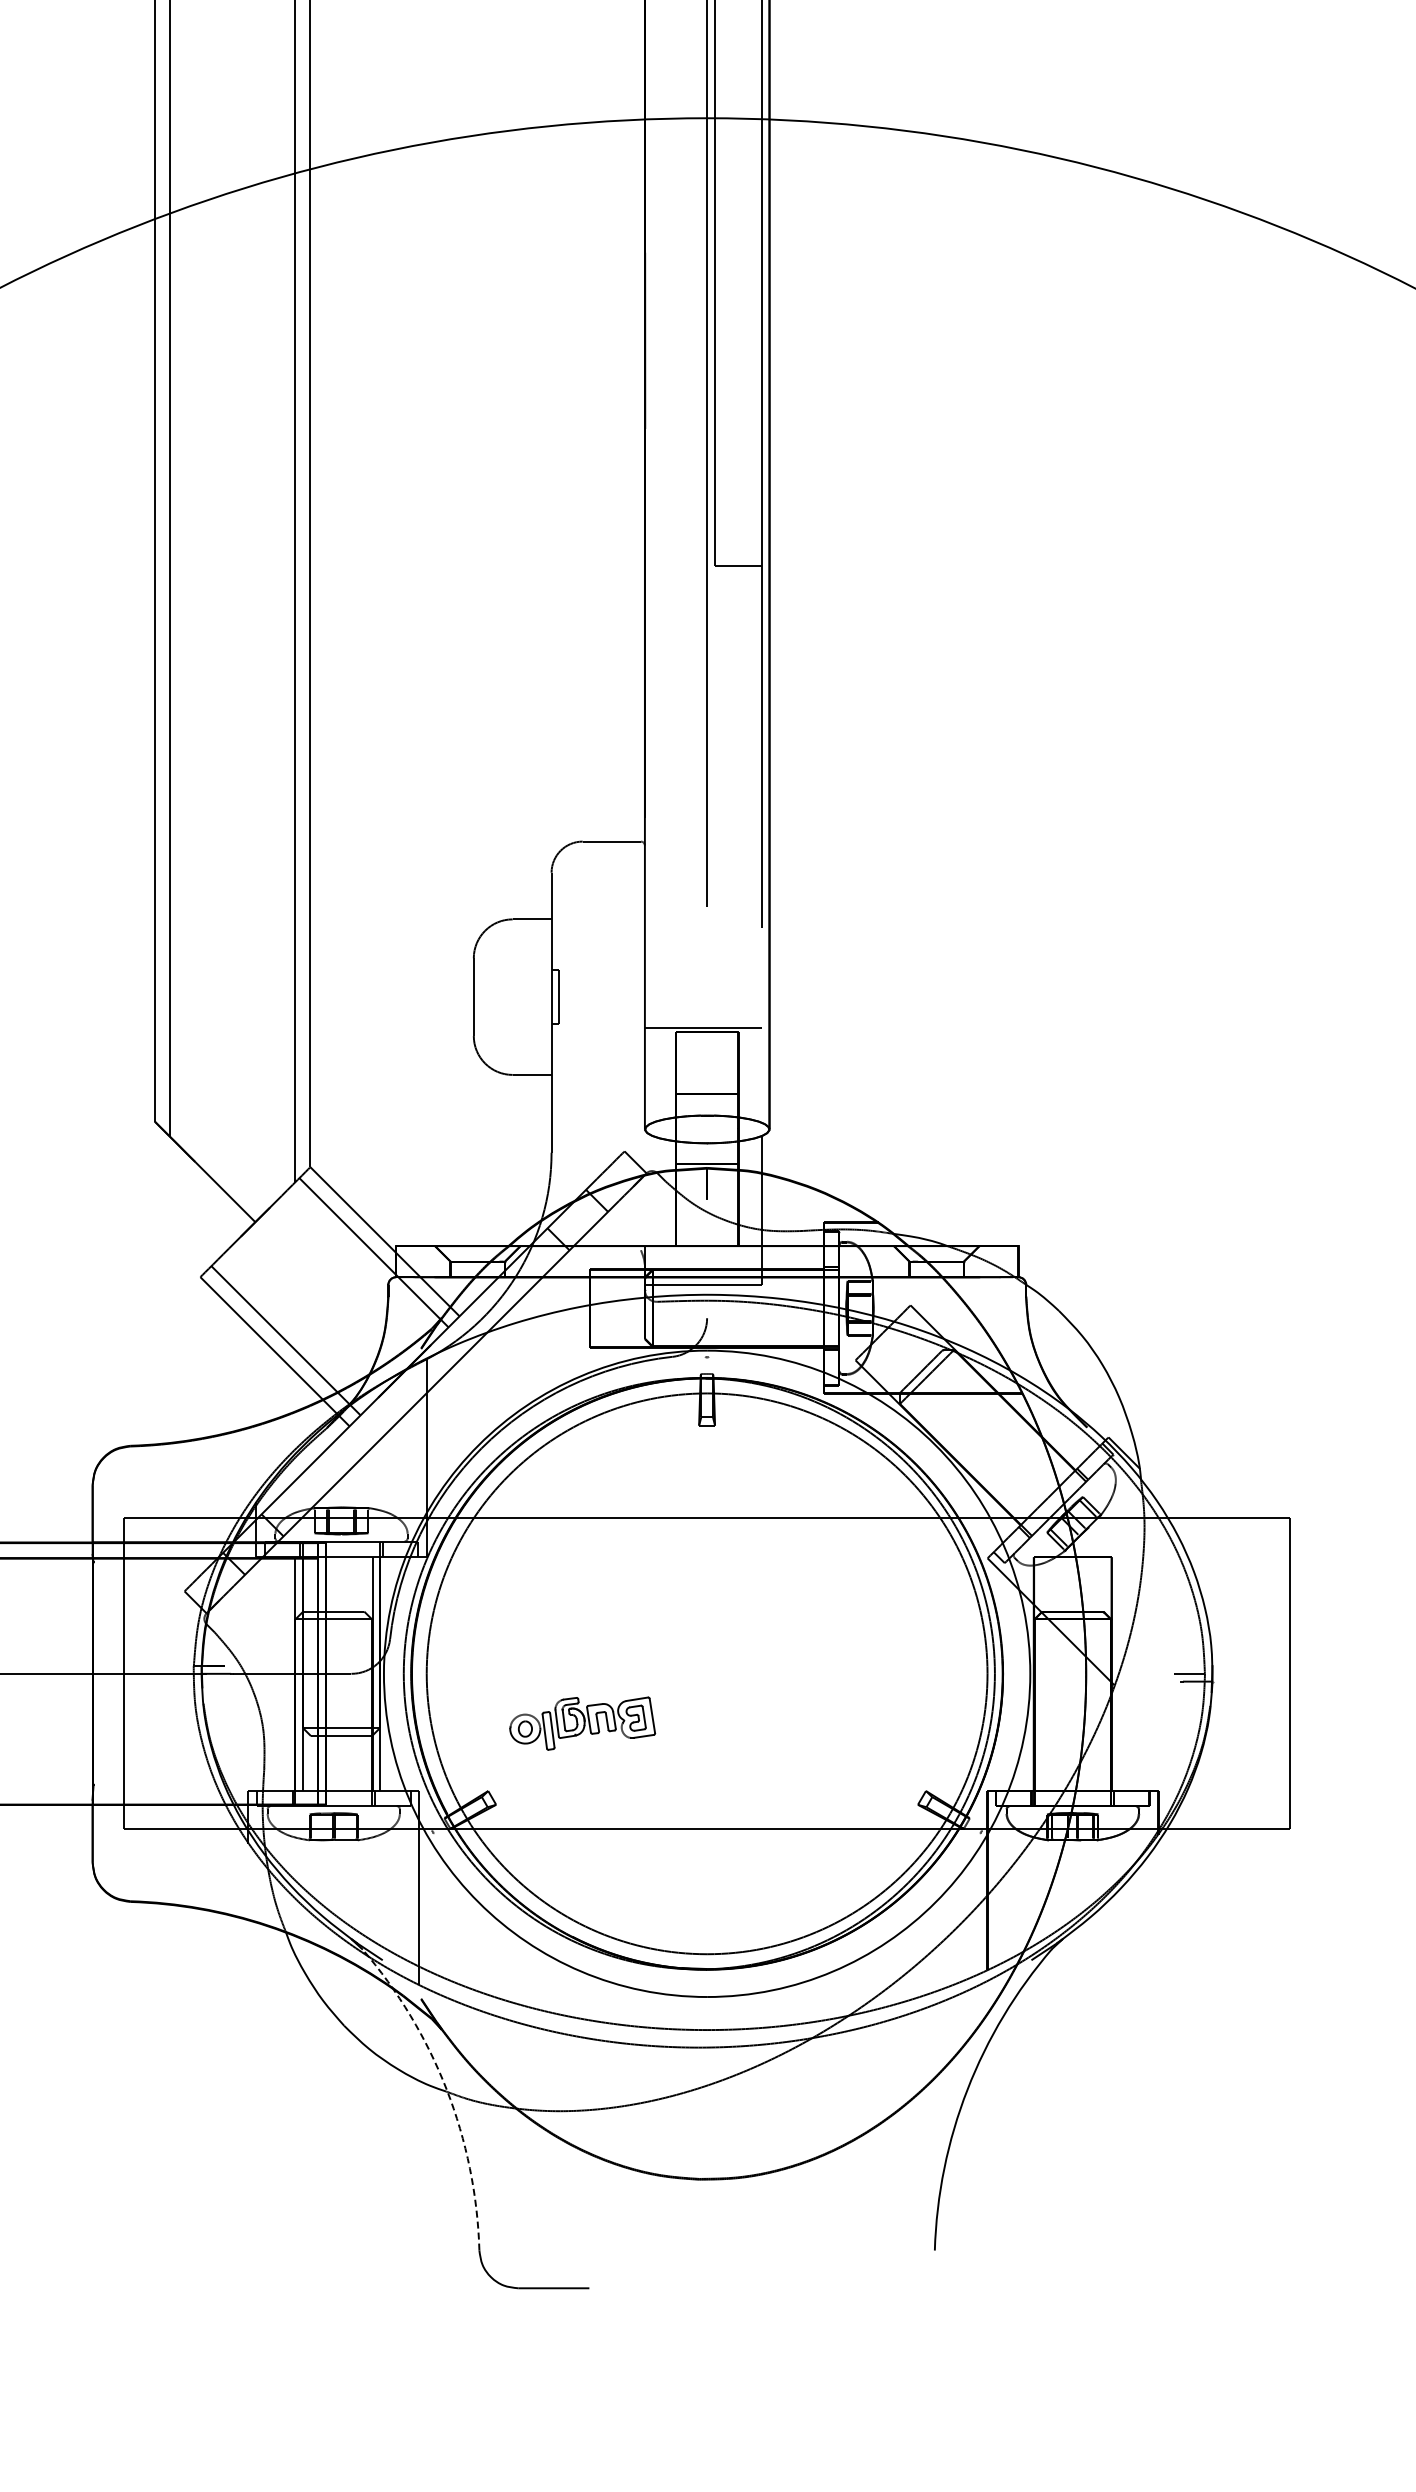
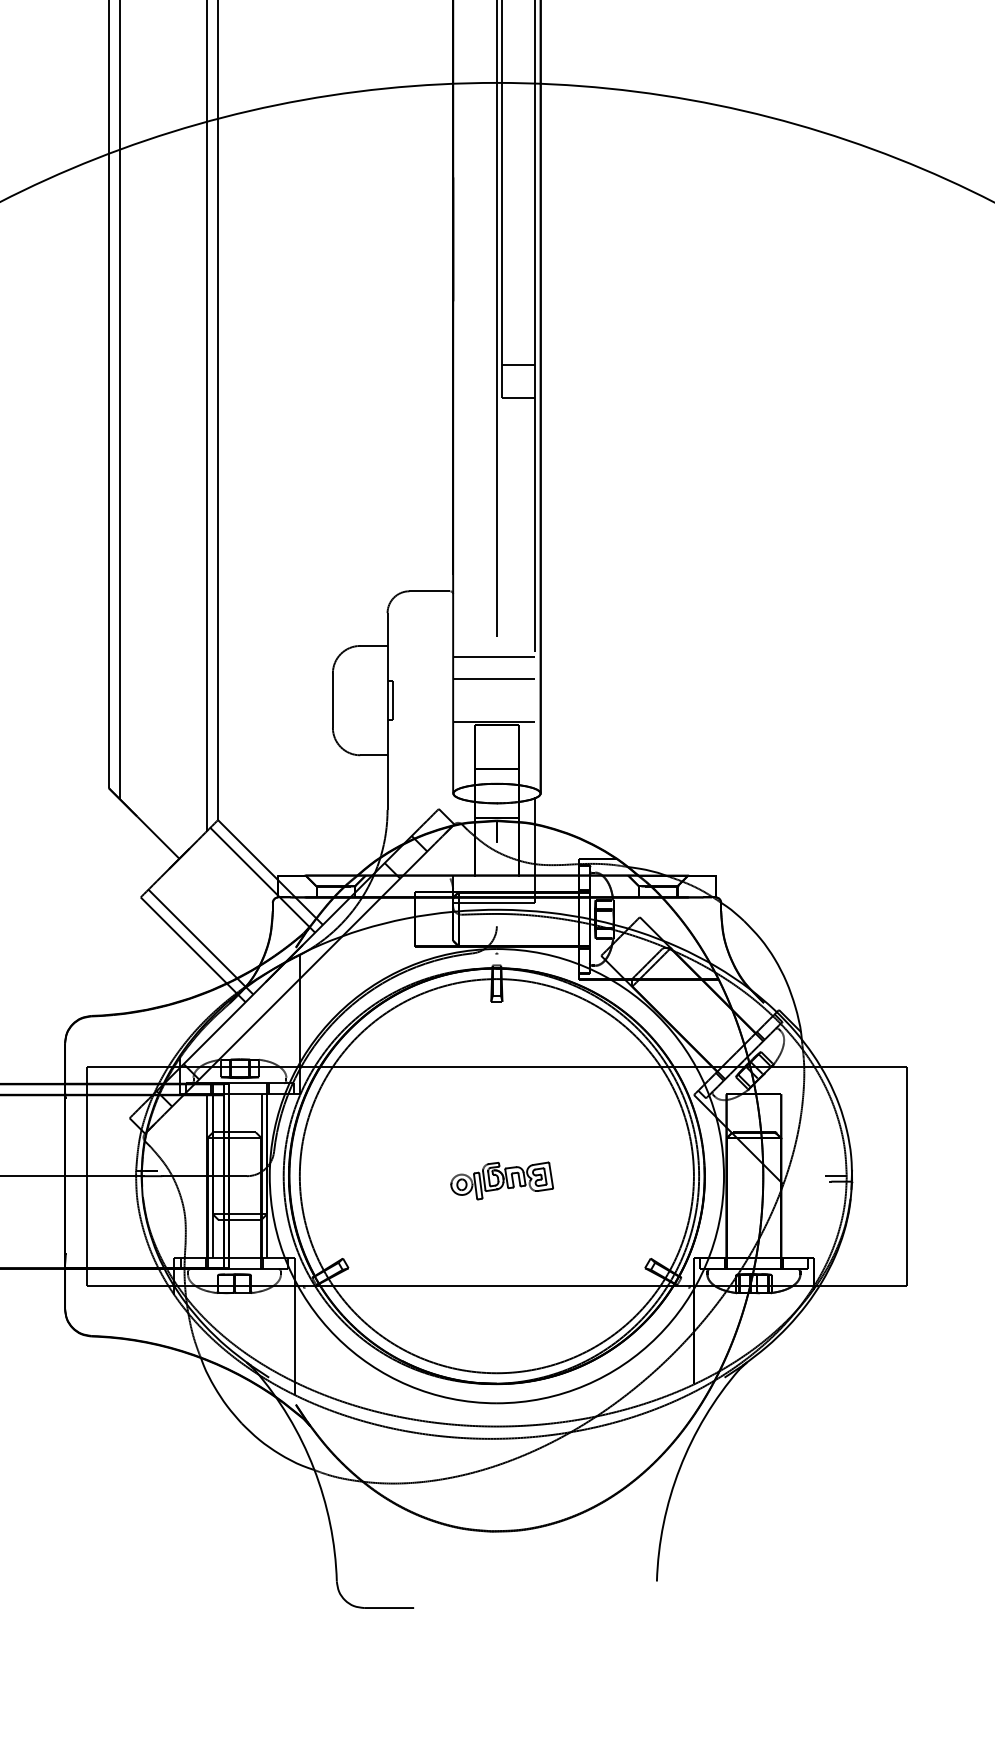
line: (737, 519) -> (518, 364), added
line: (702, 934) -> (493, 656), added
line: (702, 966) -> (493, 679), added
part: (582, 1723) -> (502, 1180), moved
arc: (446, 2089) -> (313, 1468), dashed -> solid

